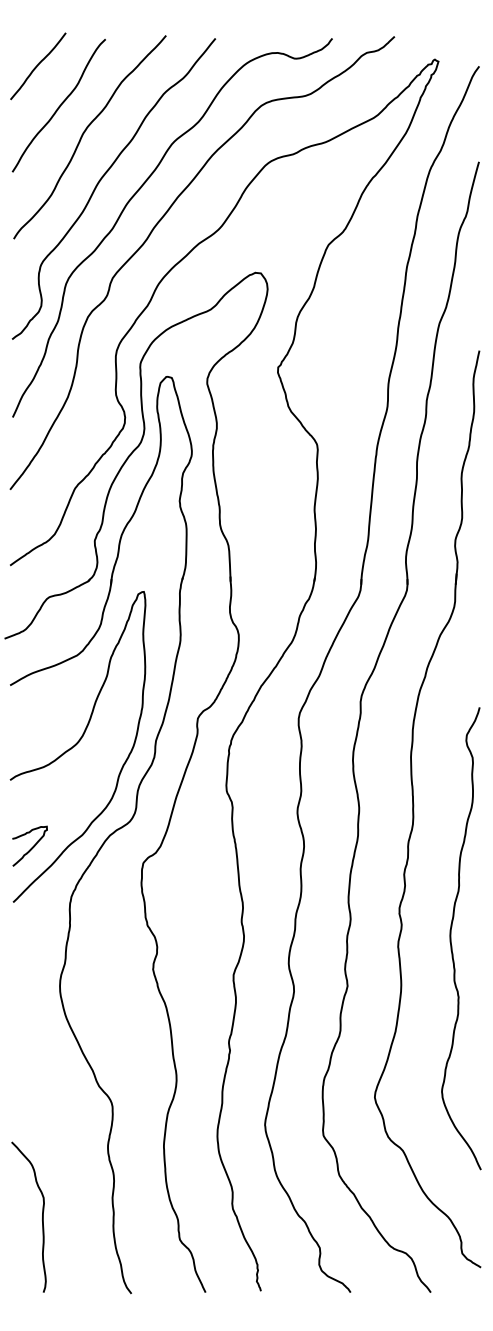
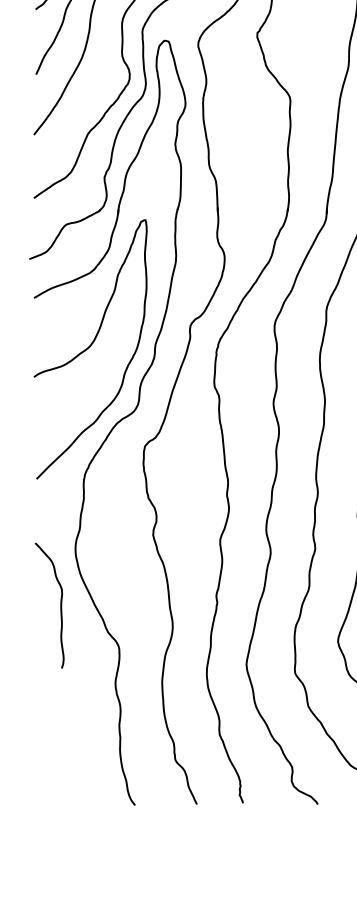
curve: (31, 847) -> (51, 433), removed
curve: (42, 1216) -> (60, 605), moved

